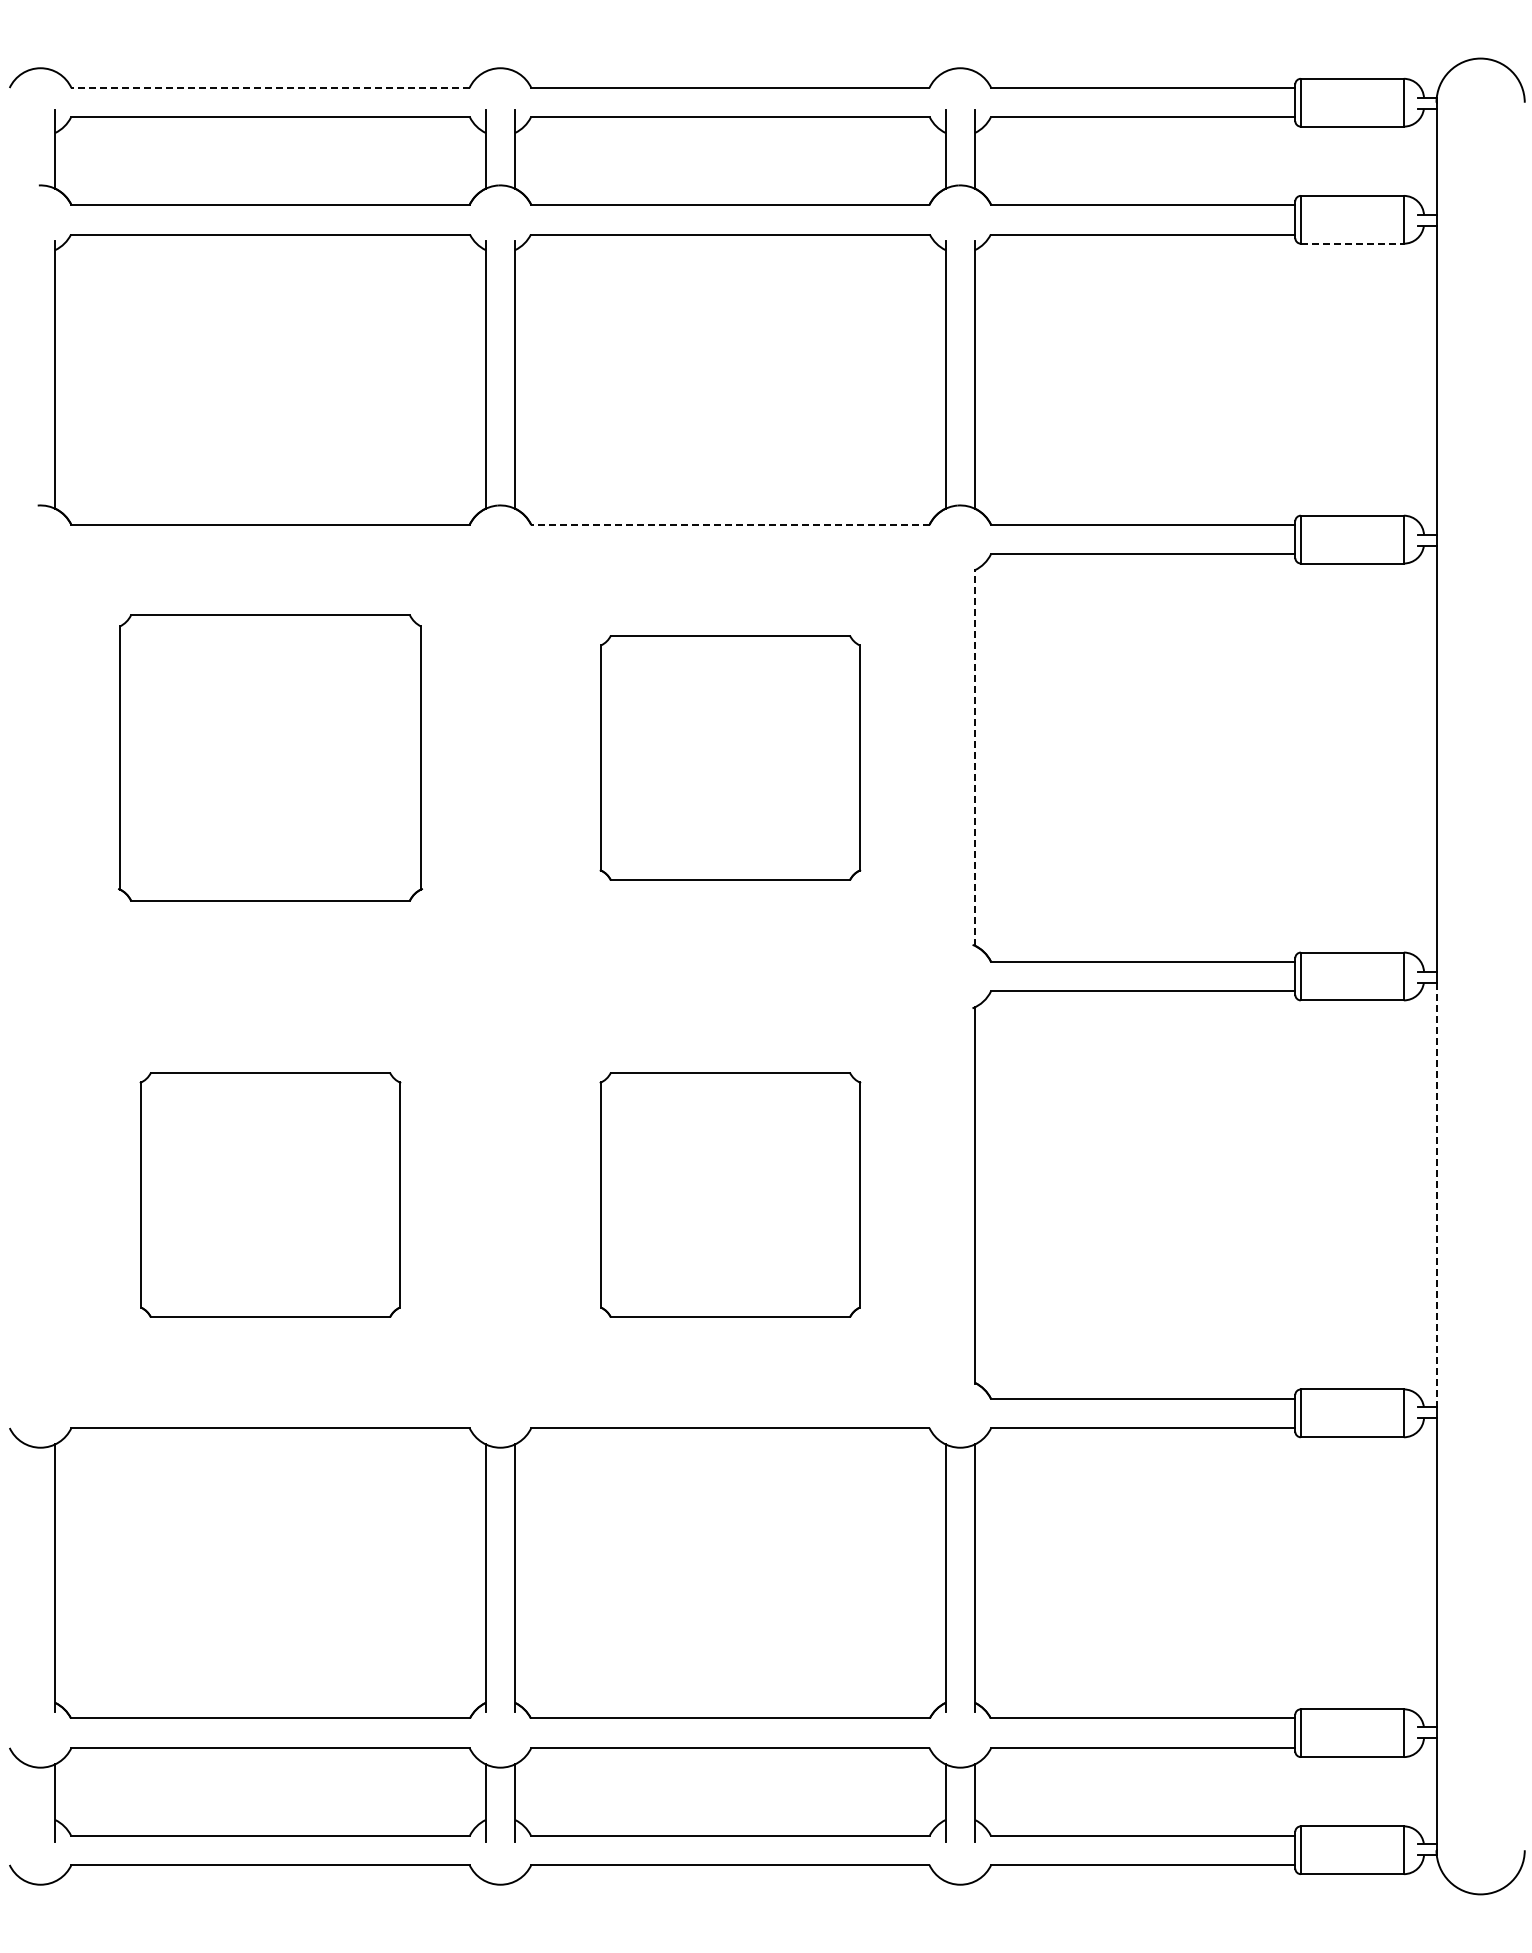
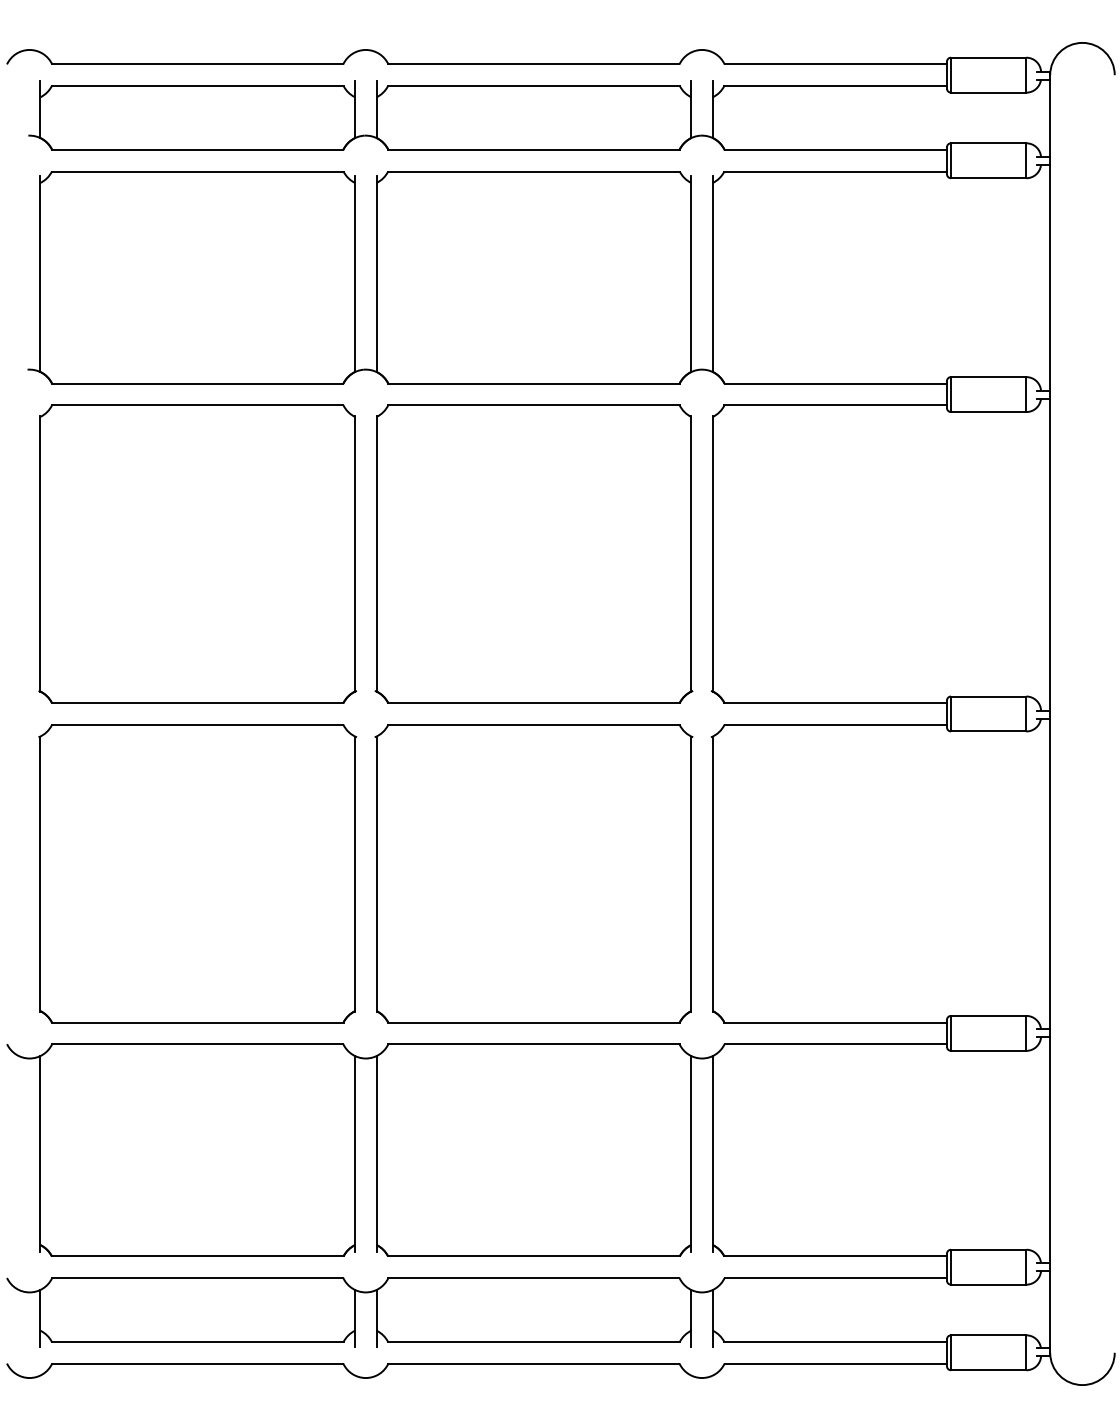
line: (270, 88) -> (197, 64), dashed -> solid
line: (1352, 243) -> (988, 178), dashed -> solid
line: (729, 524) -> (533, 383), dashed -> solid
part: (270, 757) -> (197, 553), size x1.43
part: (730, 757) -> (534, 553), size x1.67
line: (975, 757) -> (713, 553), dashed -> solid
part: (270, 1194) -> (197, 873), size x1.67
part: (730, 1194) -> (534, 873), size x1.67
line: (1436, 1195) -> (1050, 874), dashed -> solid

